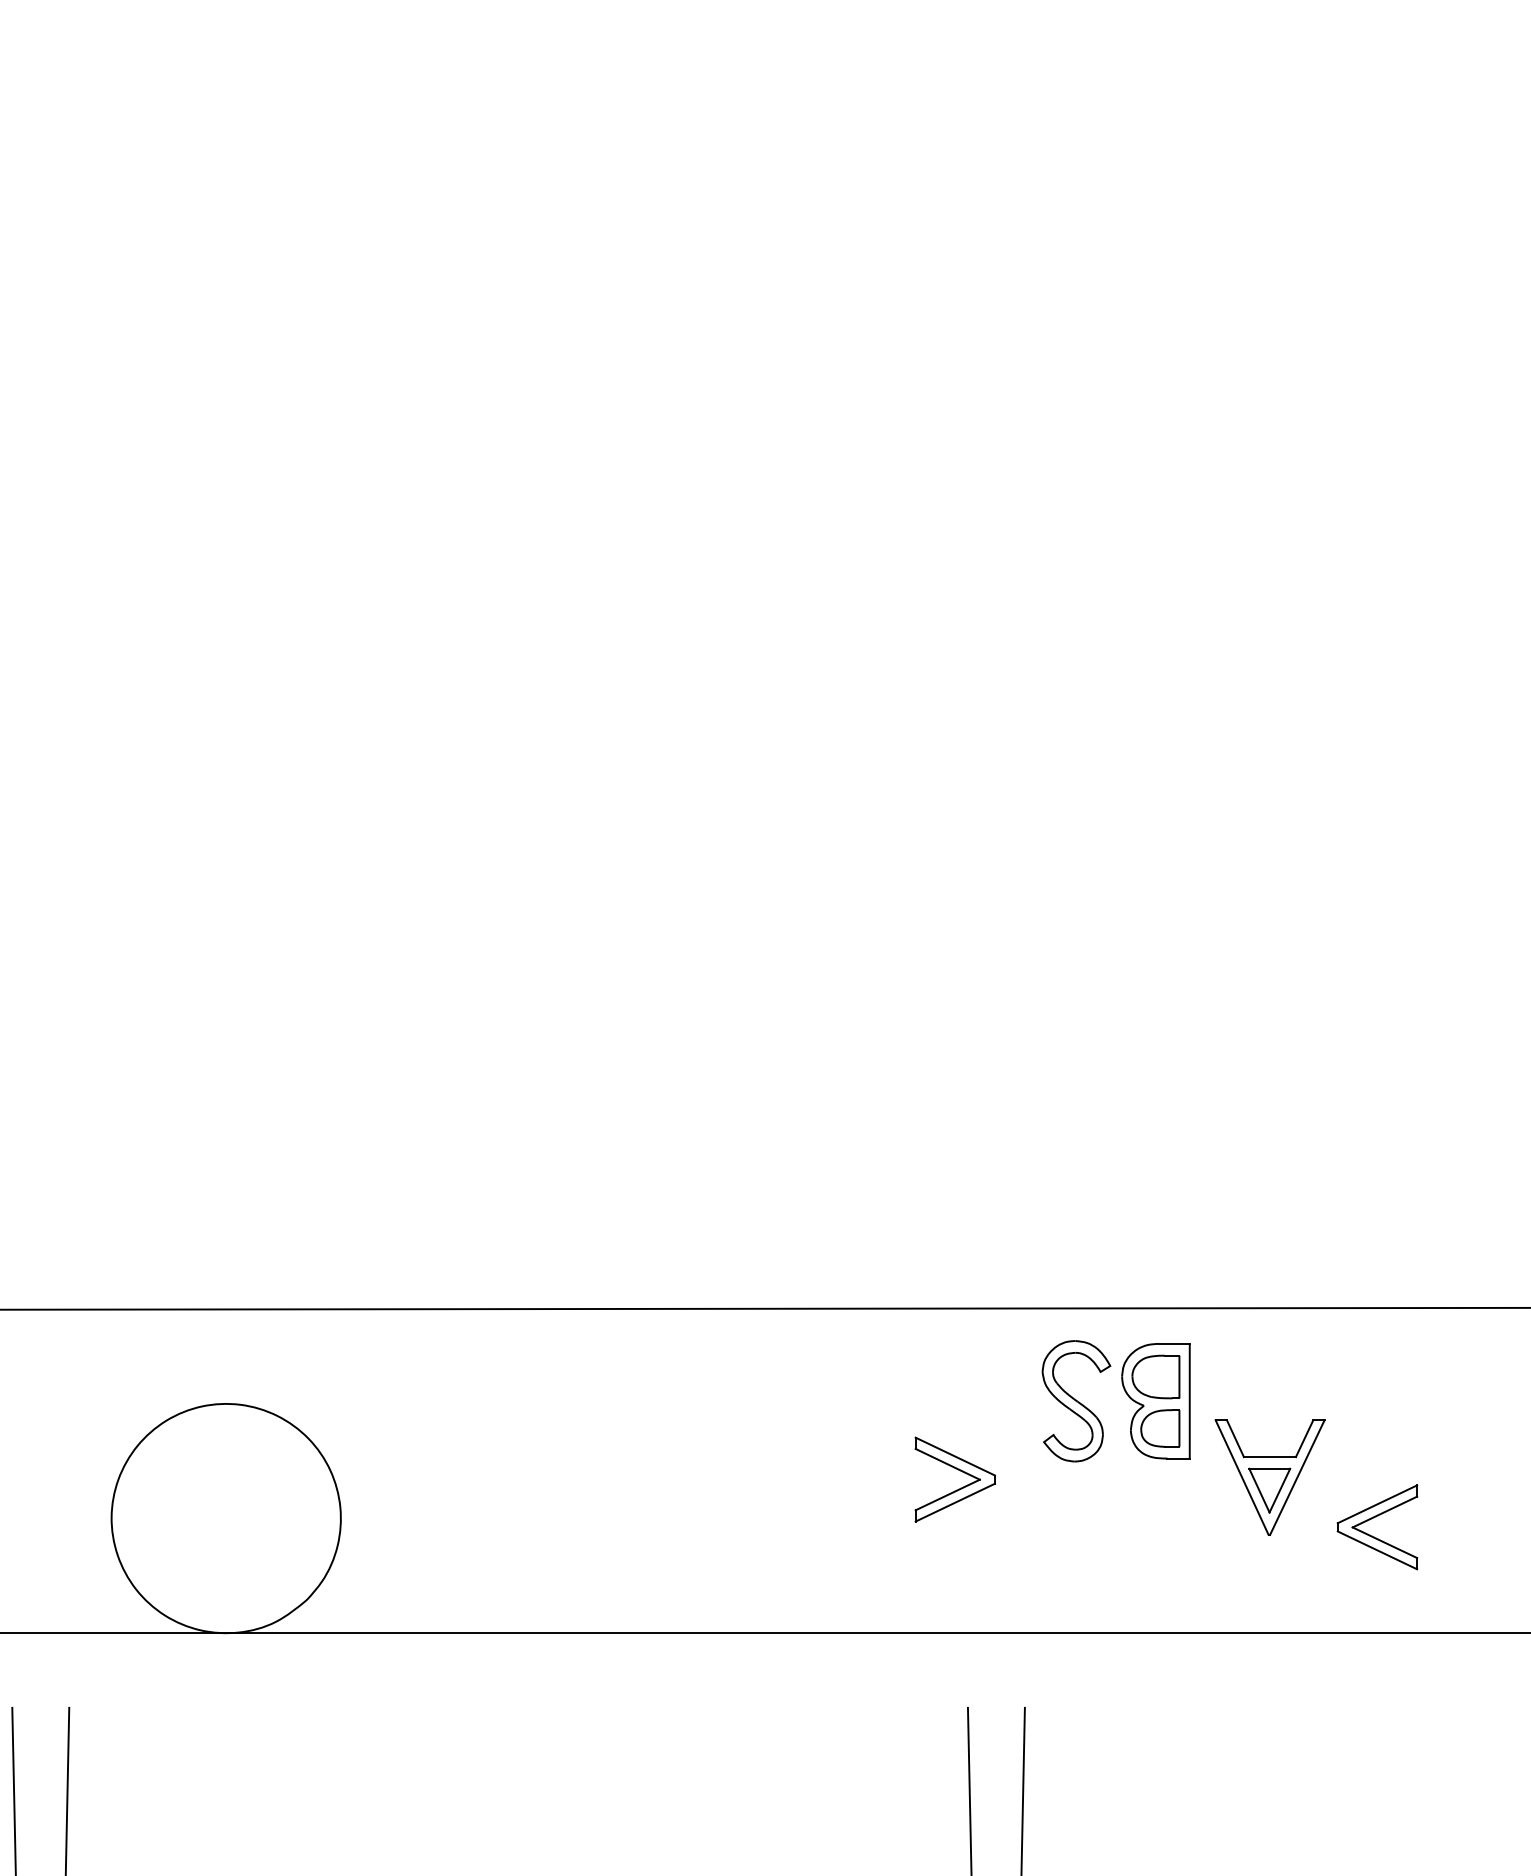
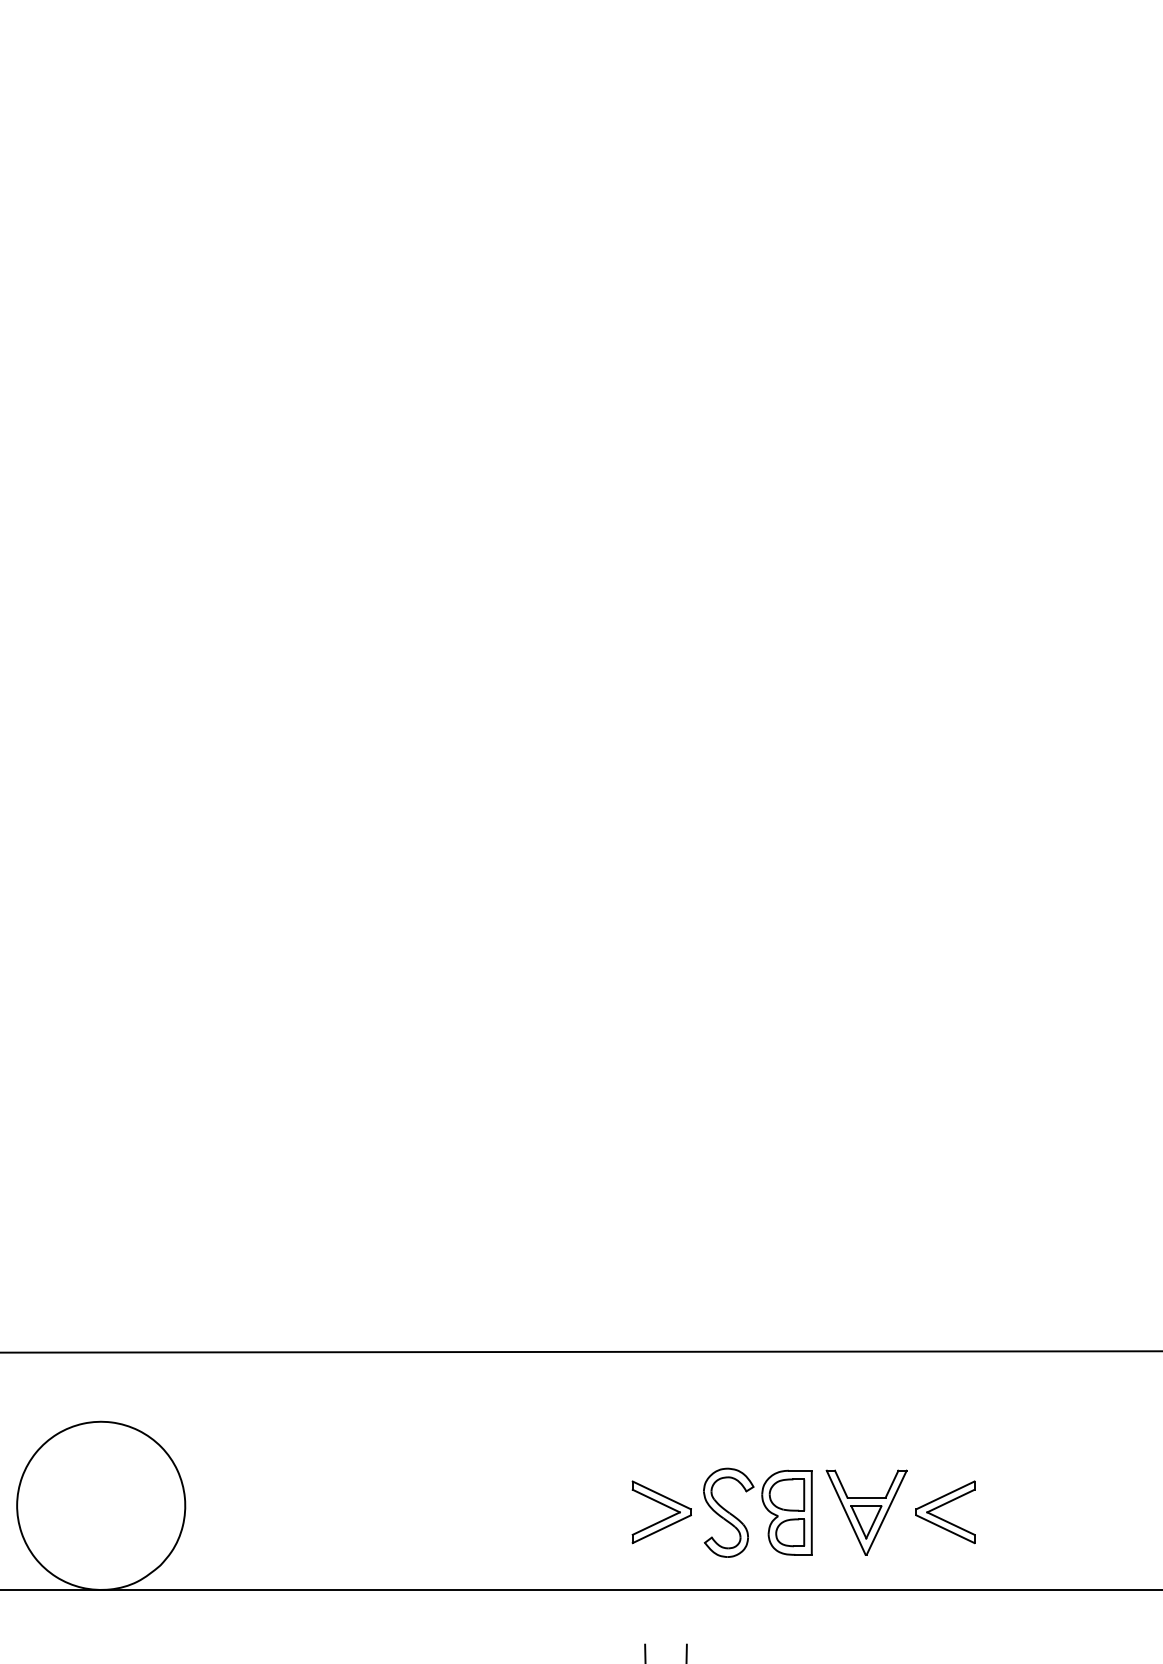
part: (1125, 1393) -> (764, 1507), moved
part: (1269, 1477) -> (866, 1512), moved
part: (958, 1488) -> (664, 1518), moved

